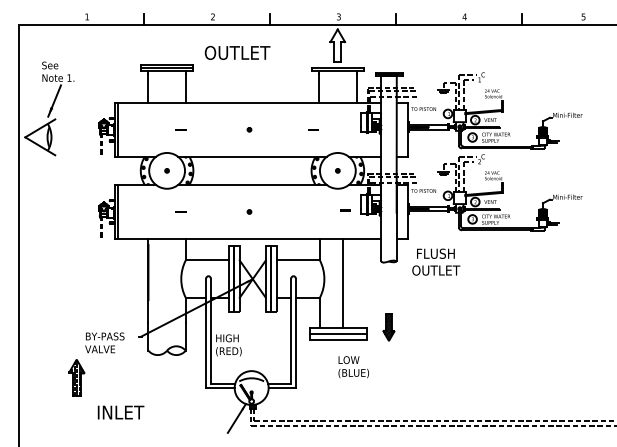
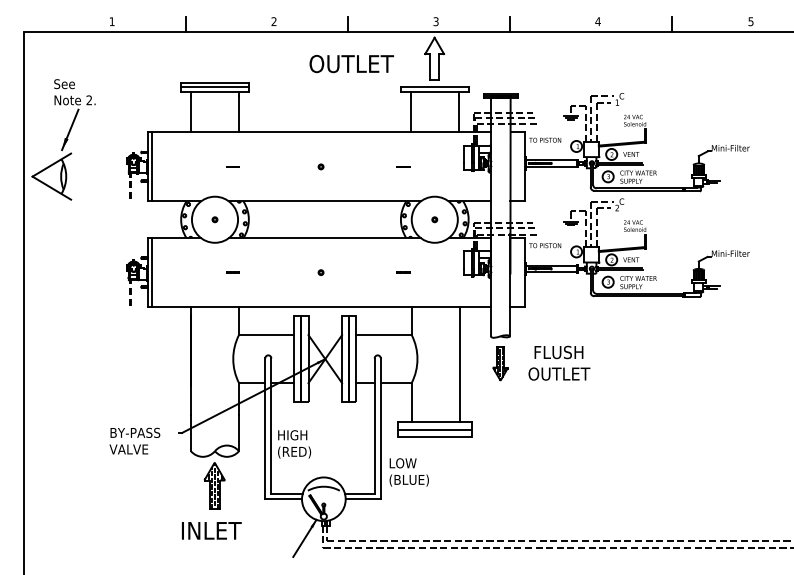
text: (237, 53) -> (351, 64), moved
text: (68, 78) -> (88, 100), 1. -> 2.
line: (345, 210) -> (403, 272), moved
text: (436, 261) -> (559, 362), moved
line: (343, 283) -> (459, 364), moved
part: (388, 327) -> (500, 363), moved
text: (353, 367) -> (408, 472), moved
part: (76, 377) -> (214, 485), moved
text: (120, 412) -> (211, 530), moved

